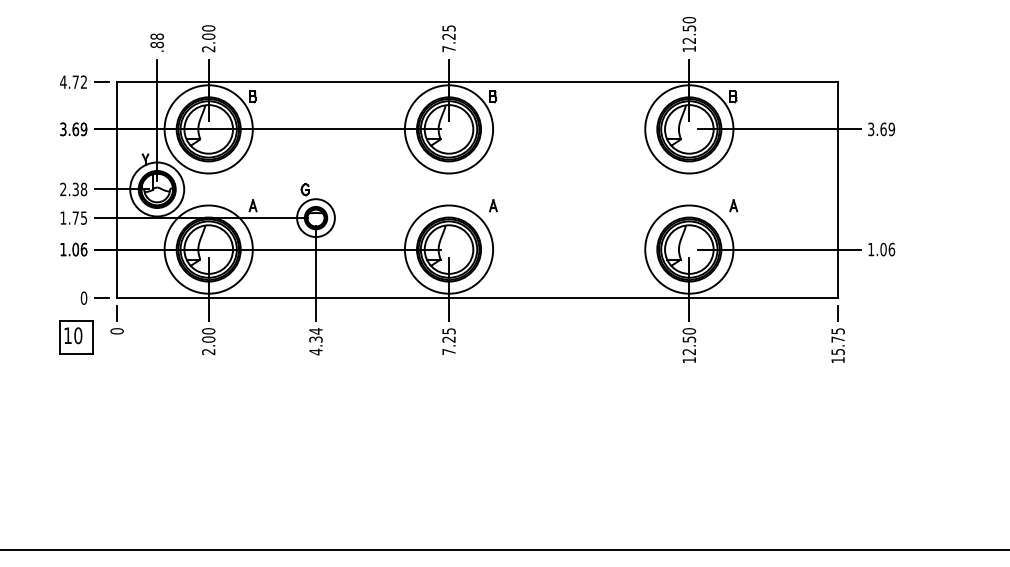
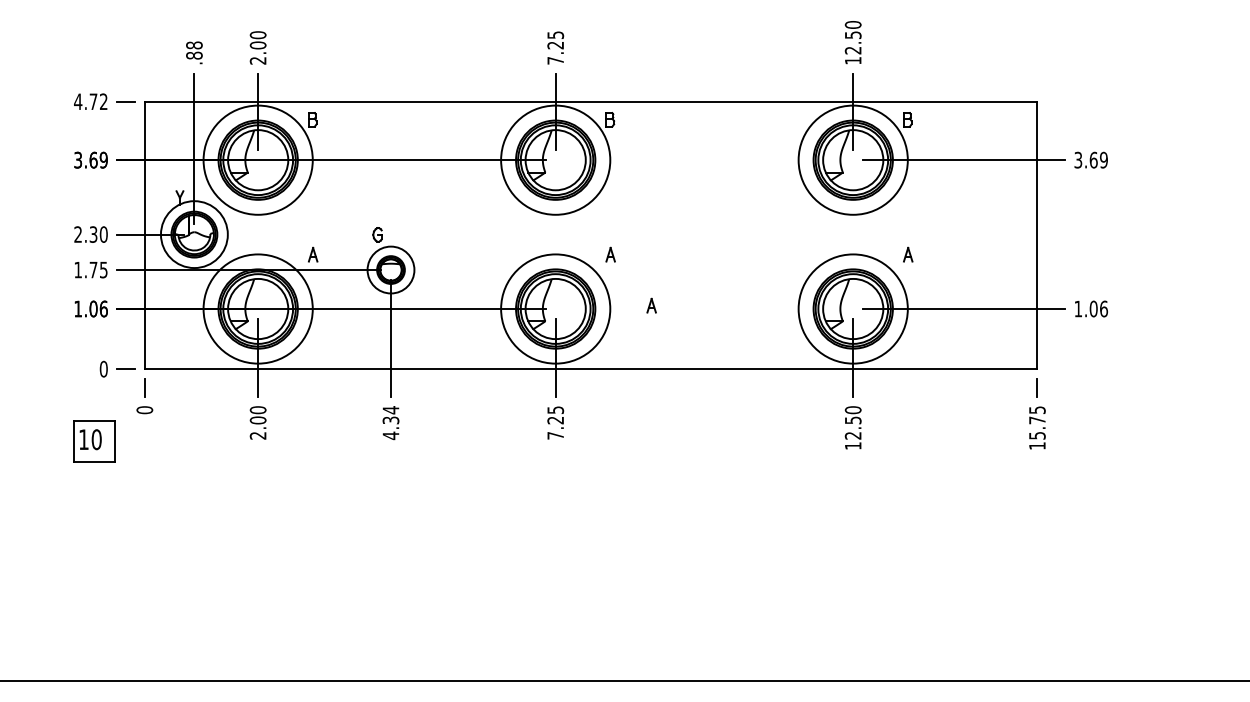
text: (83, 189) -> (103, 234), 2.38 -> 2.30
part: (526, 246) -> (651, 305), added
part: (76, 337) -> (94, 441), moved

